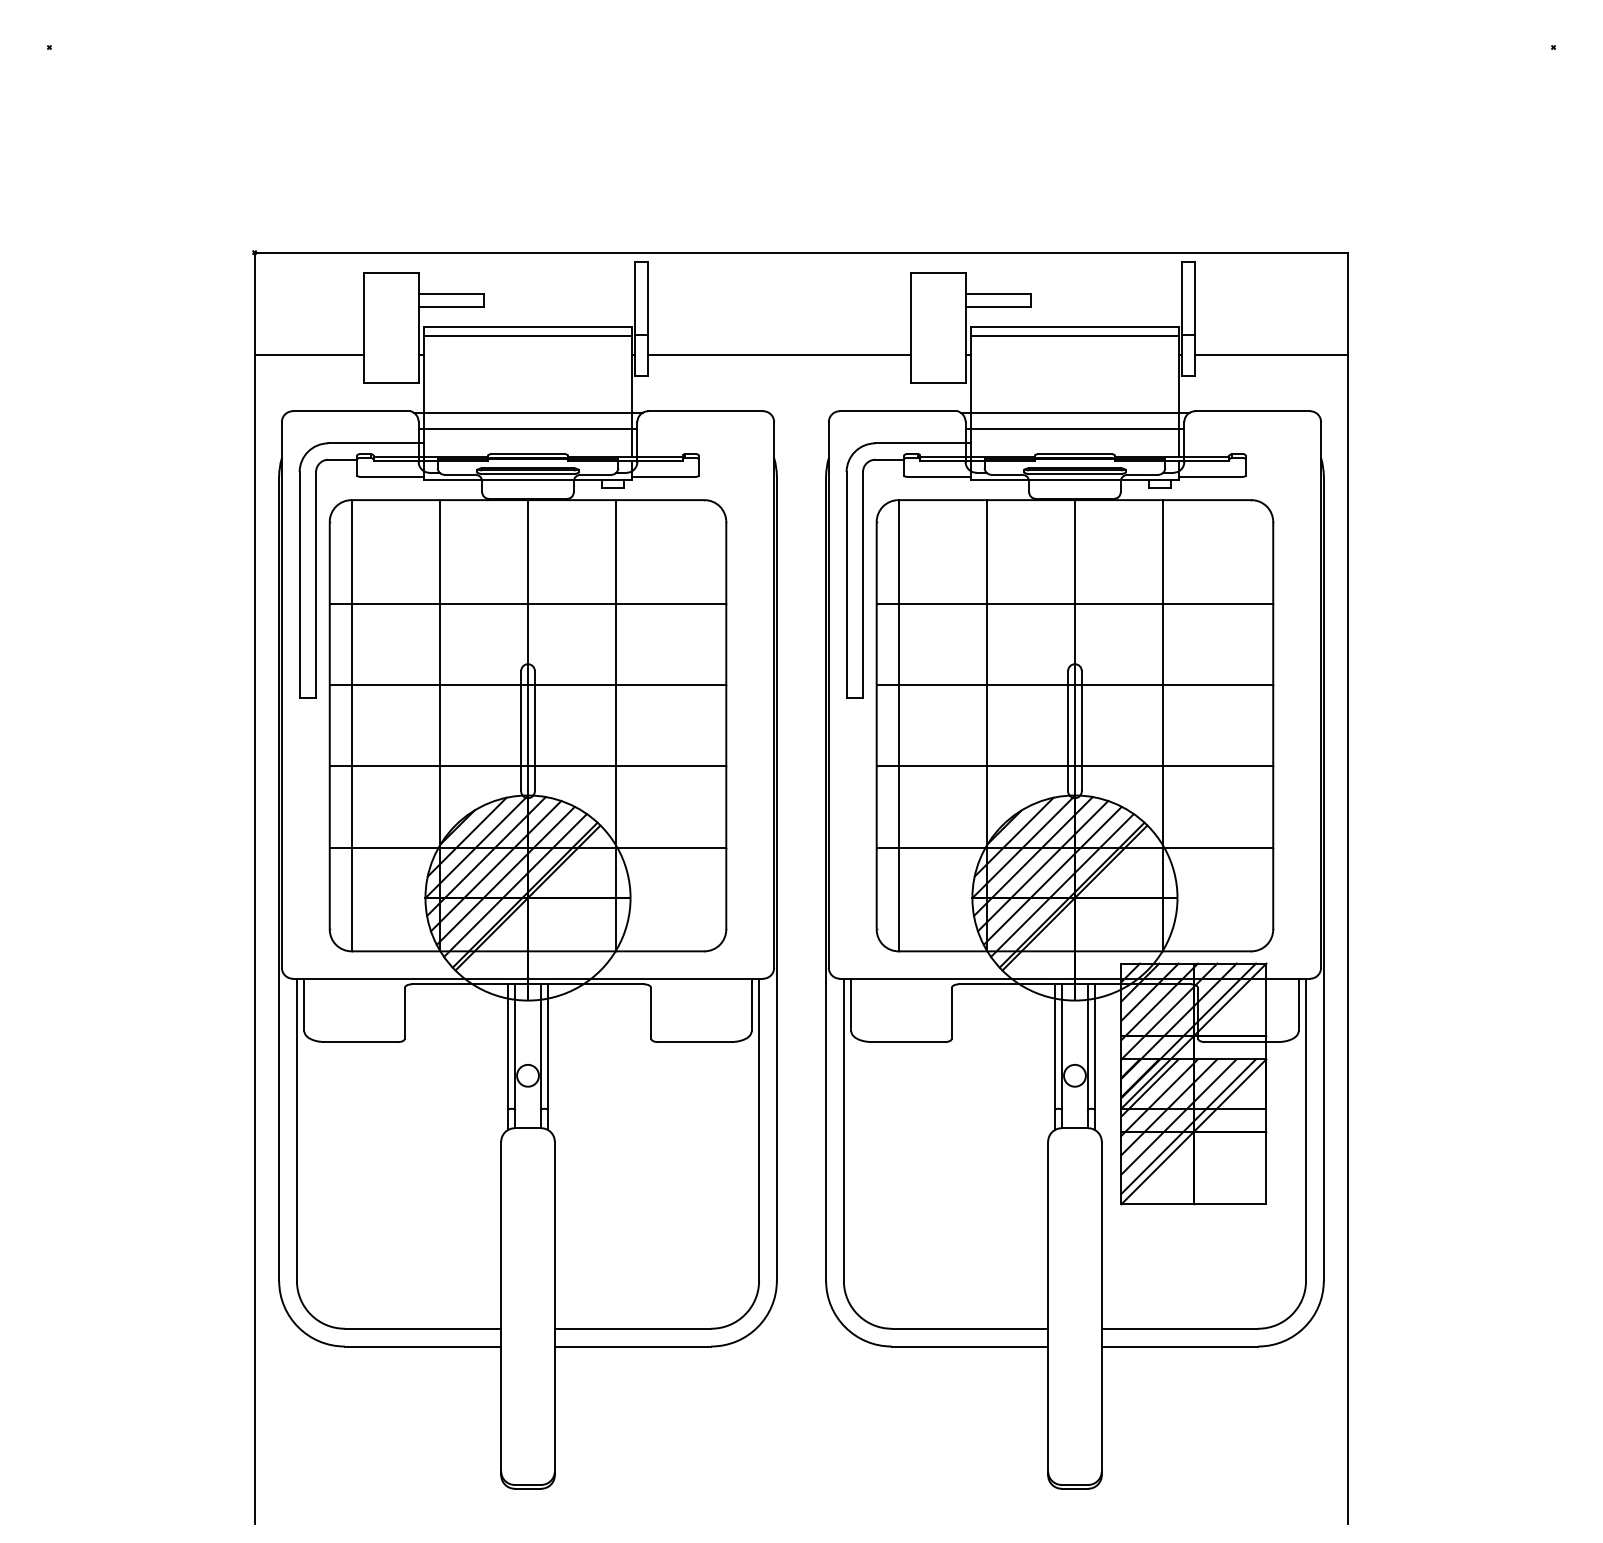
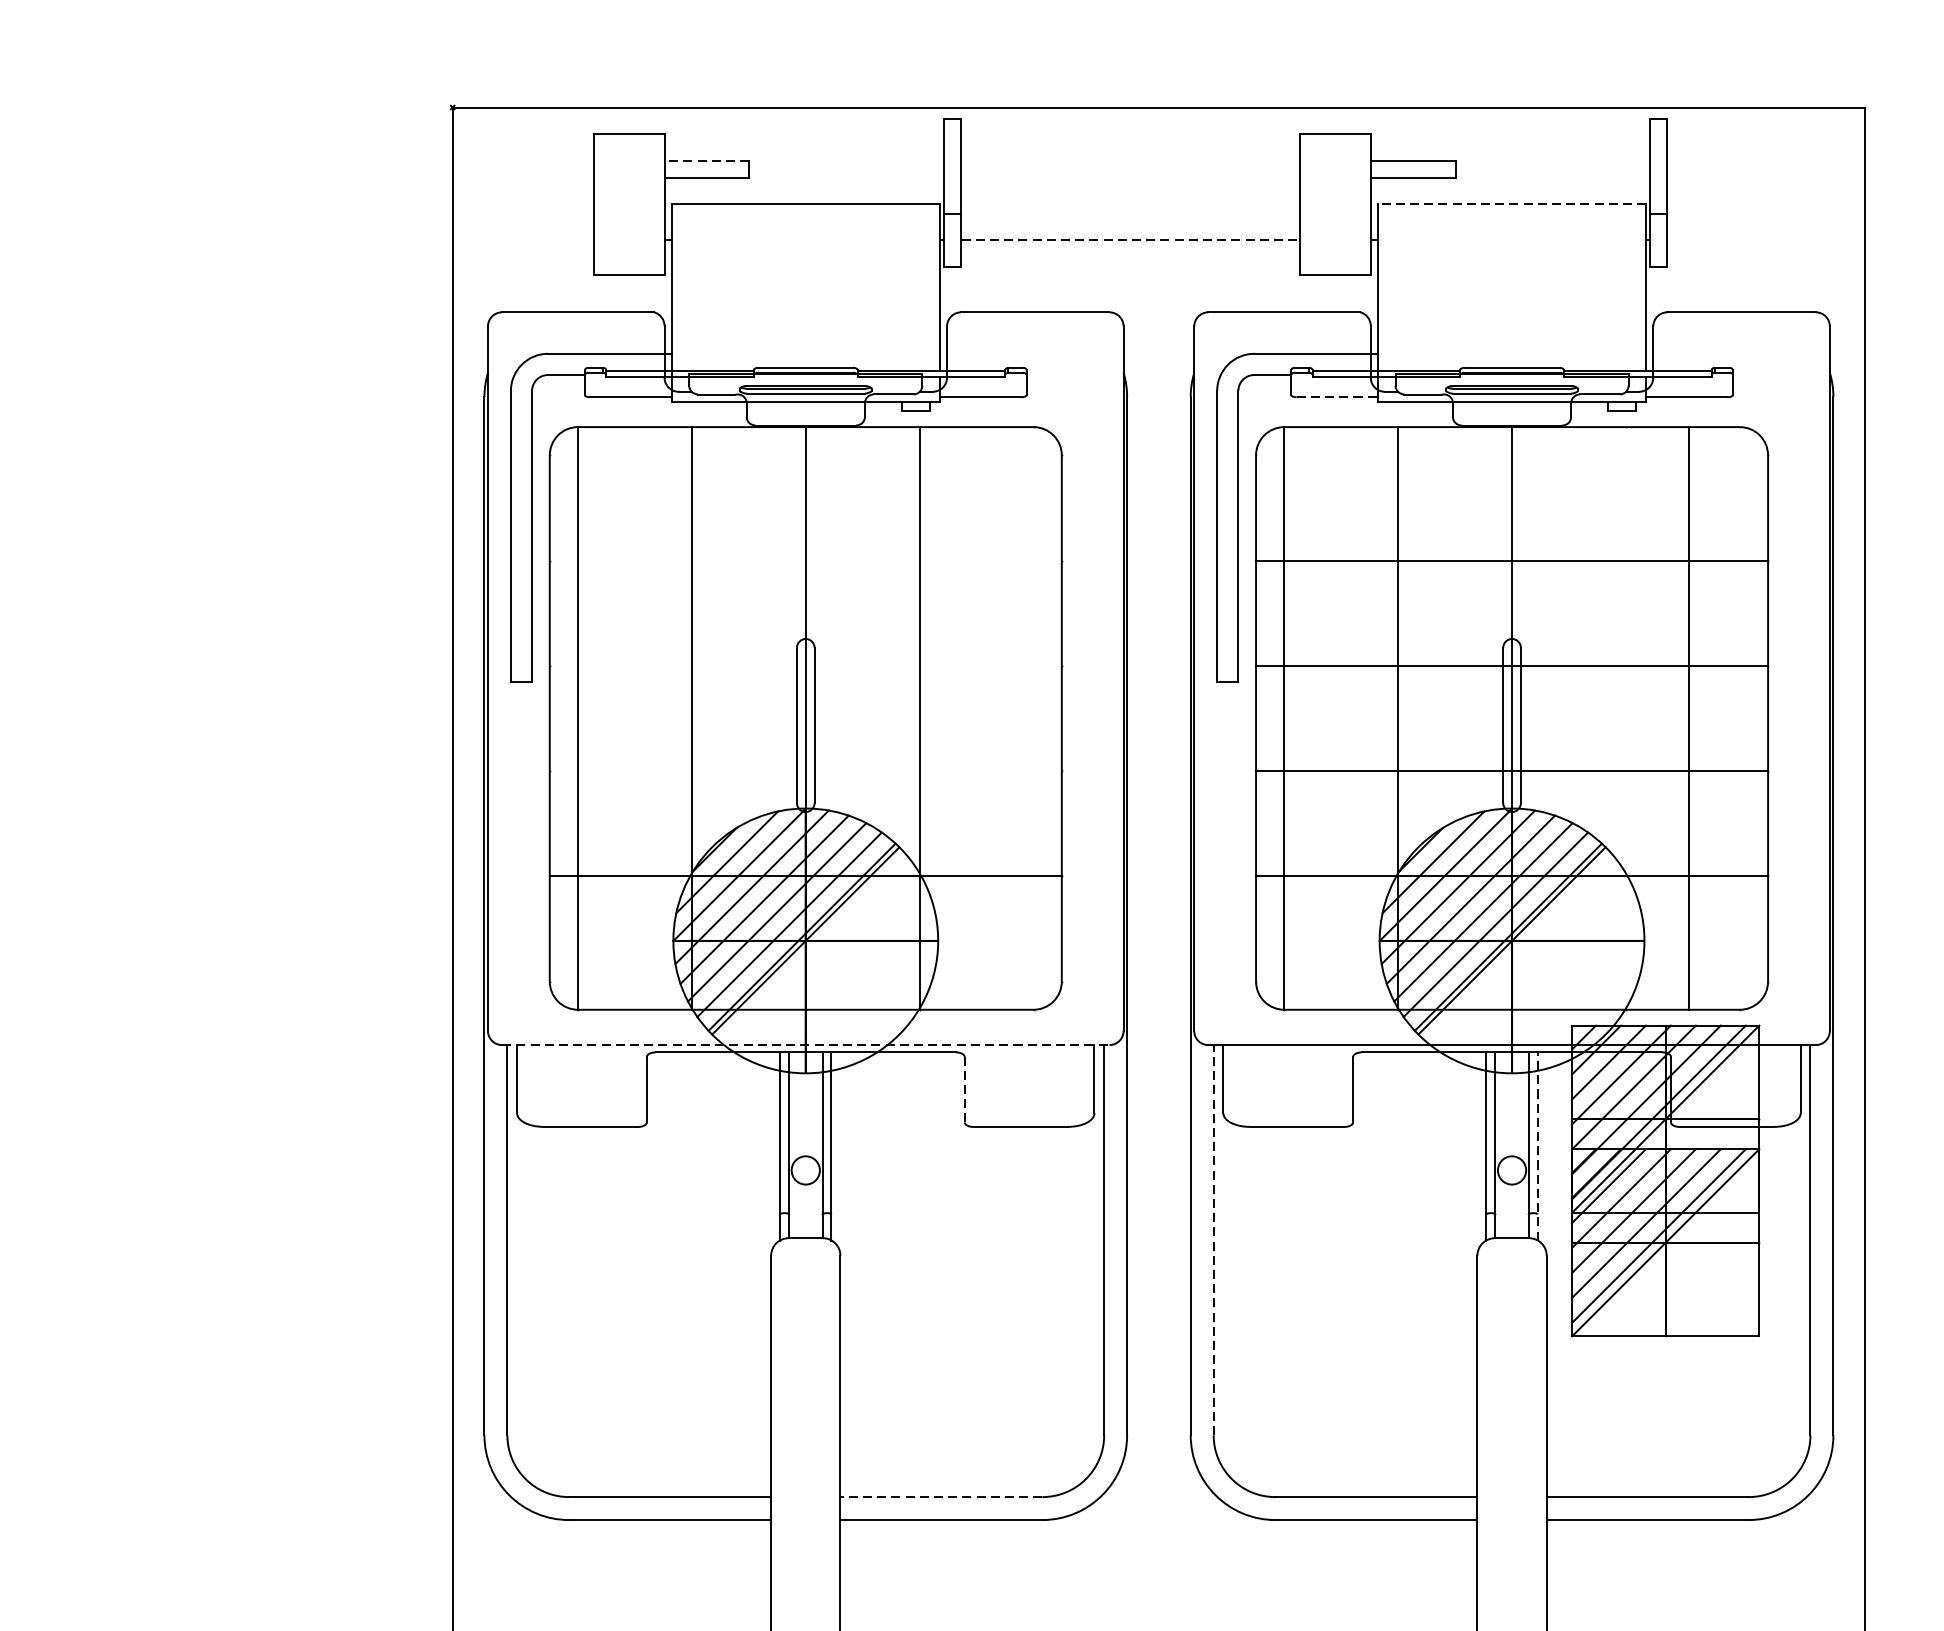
line: (451, 293) -> (706, 160), solid -> dashed
line: (1074, 327) -> (1511, 204), solid -> dashed
line: (527, 335) -> (805, 214), removed
line: (1074, 335) -> (1511, 214), removed
line: (308, 355) -> (522, 240), removed
line: (780, 355) -> (1131, 240), solid -> dashed
line: (1271, 355) -> (1765, 240), removed
line: (528, 412) -> (806, 313), removed
line: (1074, 412) -> (1511, 313), removed
line: (527, 429) -> (805, 335), removed
line: (1074, 429) -> (1511, 335), removed
line: (940, 477) -> (1338, 397), solid -> dashed
line: (527, 603) -> (805, 560), removed
line: (527, 685) -> (805, 666), removed
line: (1163, 725) -> (1689, 718), moved
line: (527, 766) -> (805, 771), removed
line: (528, 978) -> (806, 1044), solid -> dashed
line: (651, 1012) -> (965, 1088), solid -> dashed
line: (1094, 1057) -> (1537, 1146), solid -> dashed
line: (843, 1129) -> (1213, 1239), solid -> dashed
line: (632, 1328) -> (940, 1496), solid -> dashed

